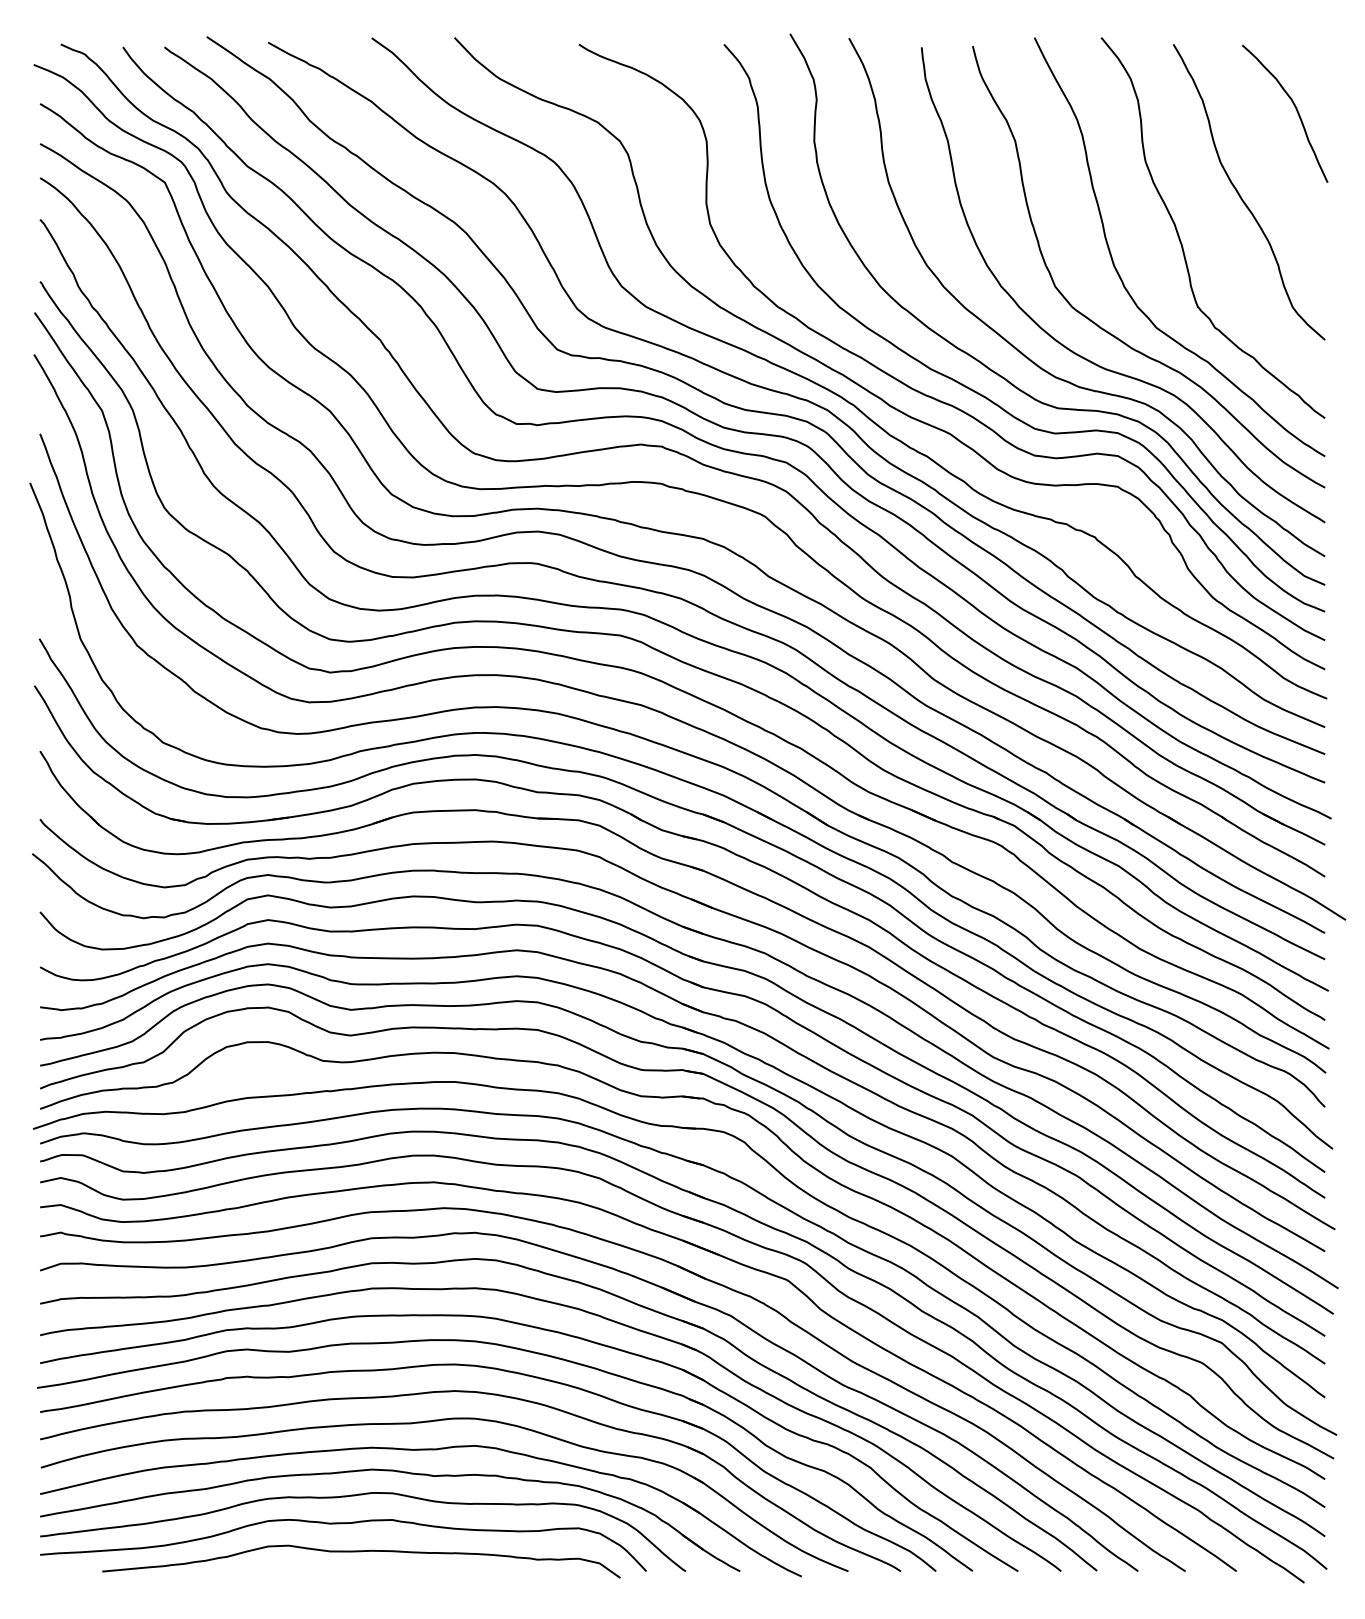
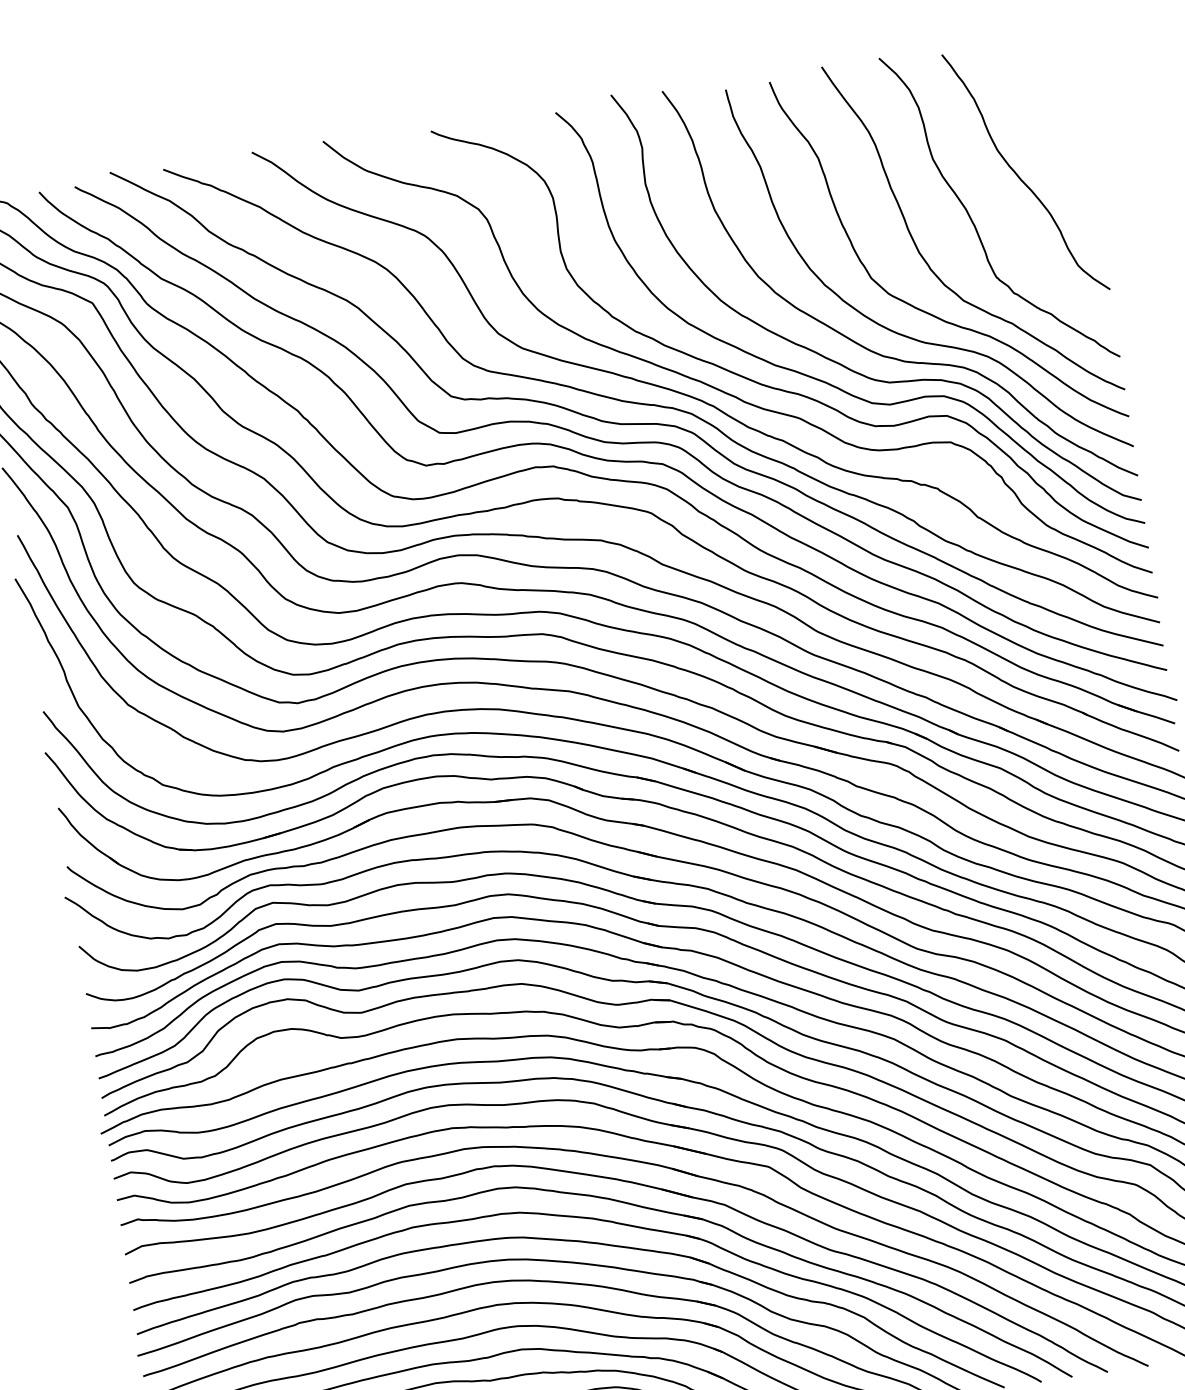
curve: (1295, 109) -> (1055, 95), removed

